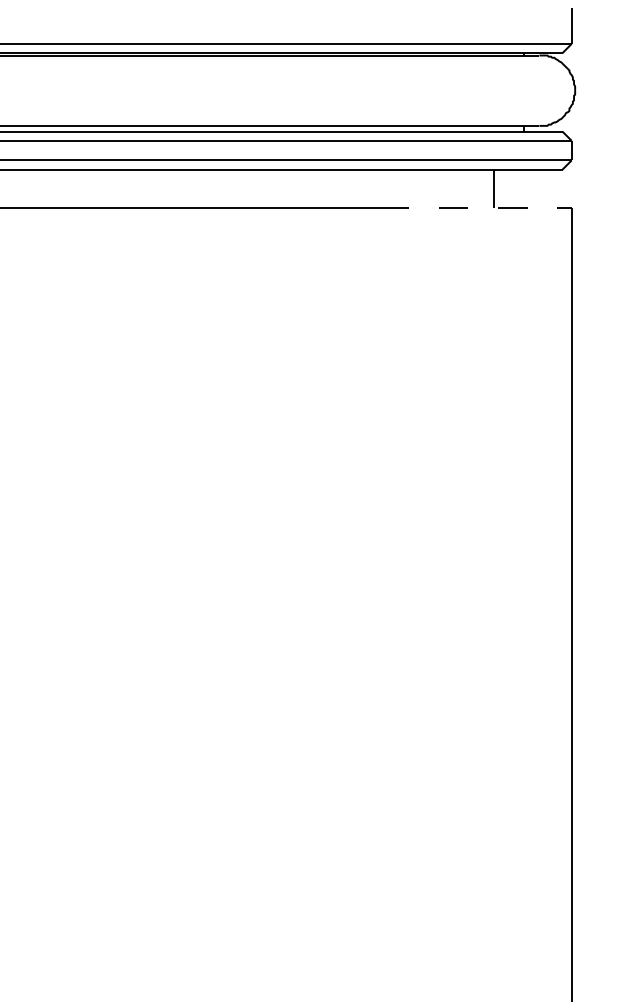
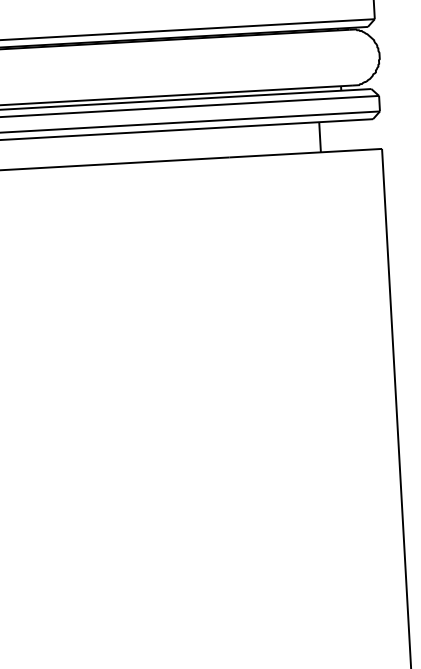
line: (475, 207) -> (305, 153), dashed -> solid

